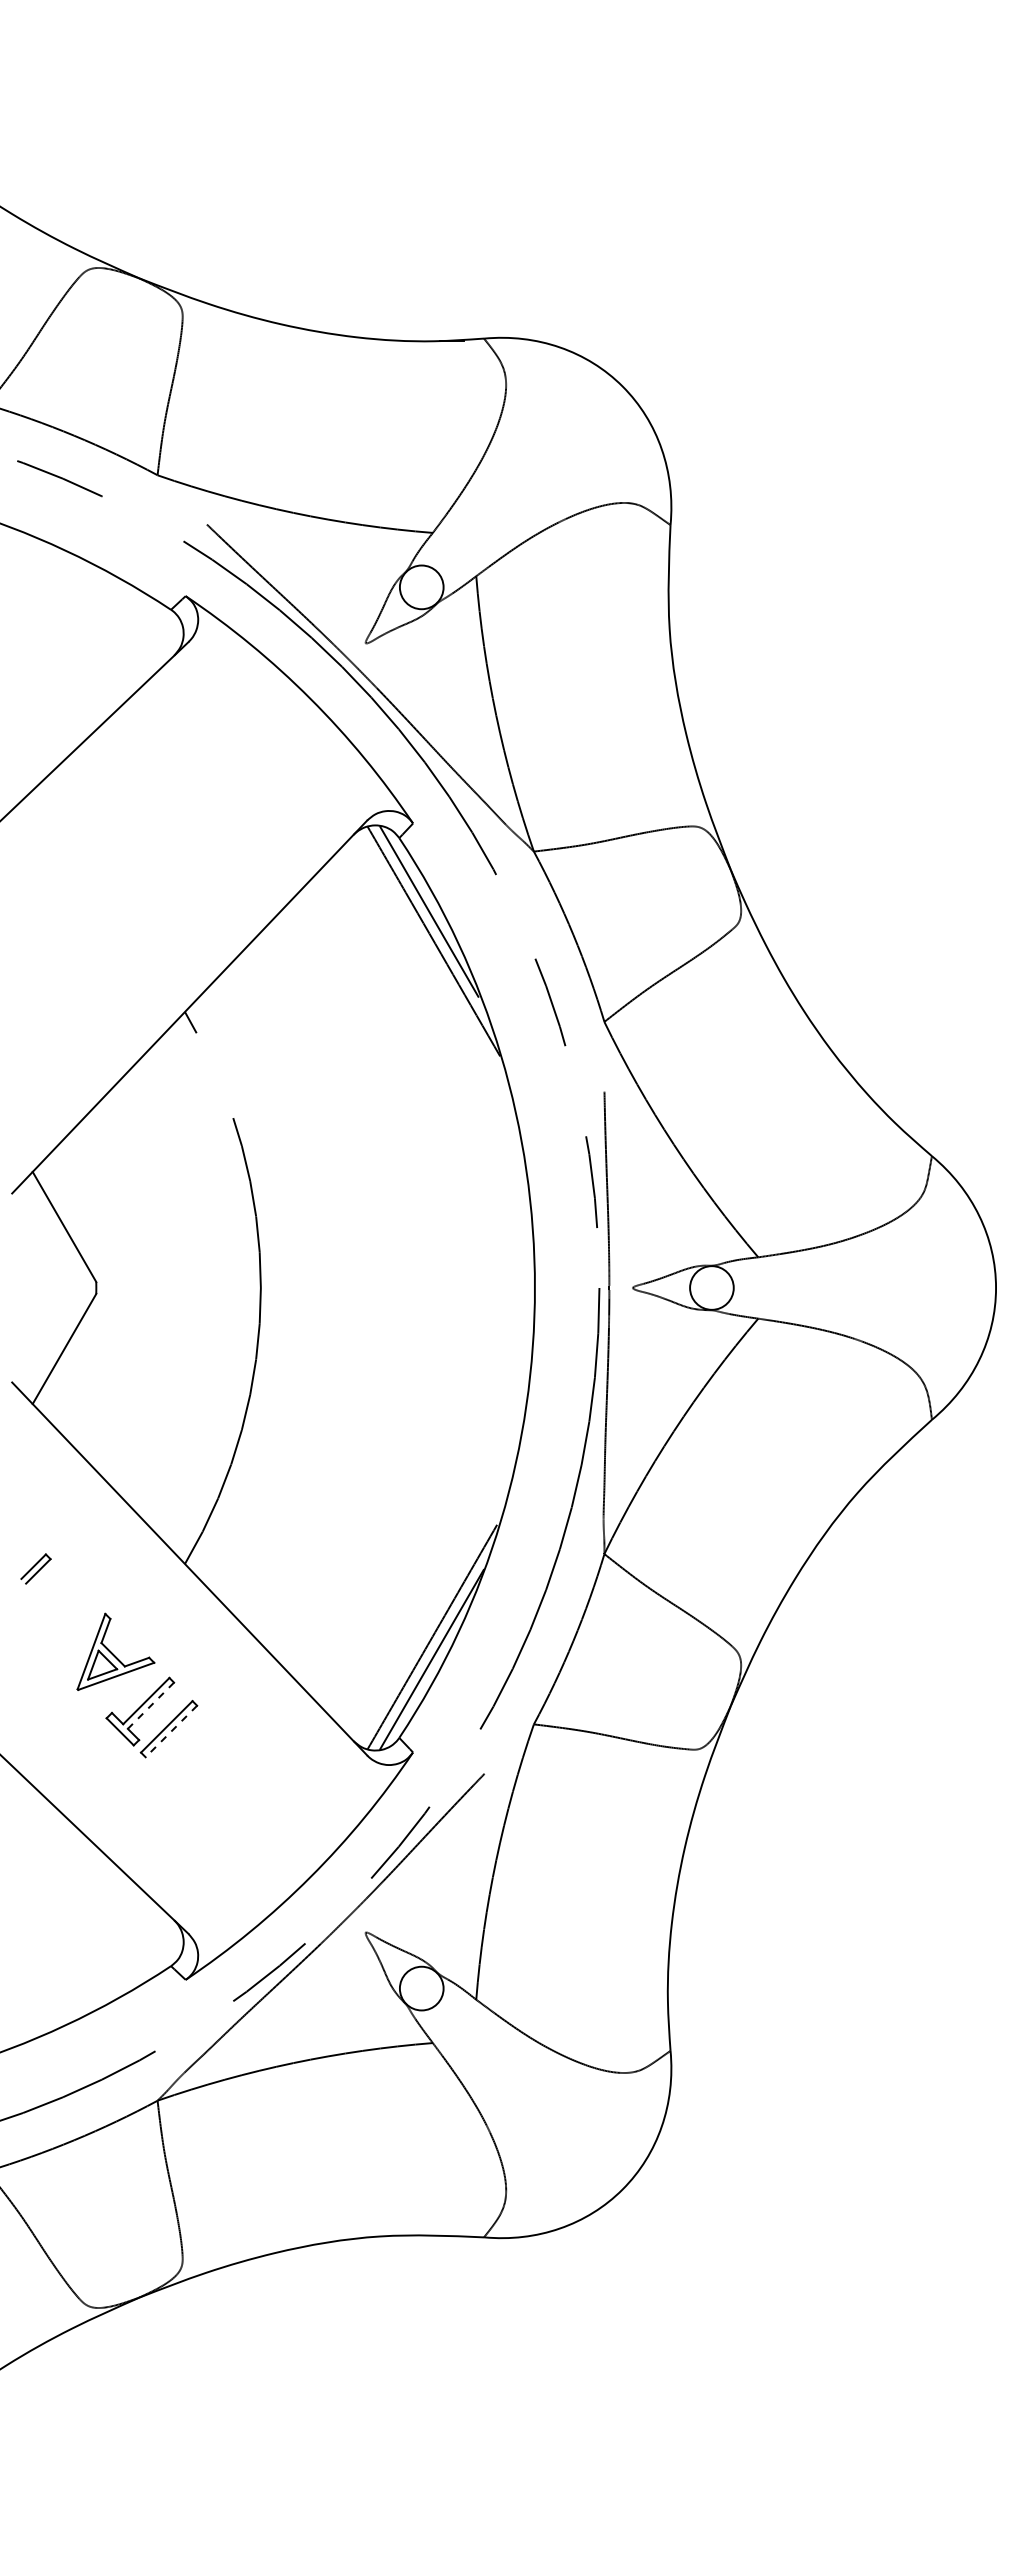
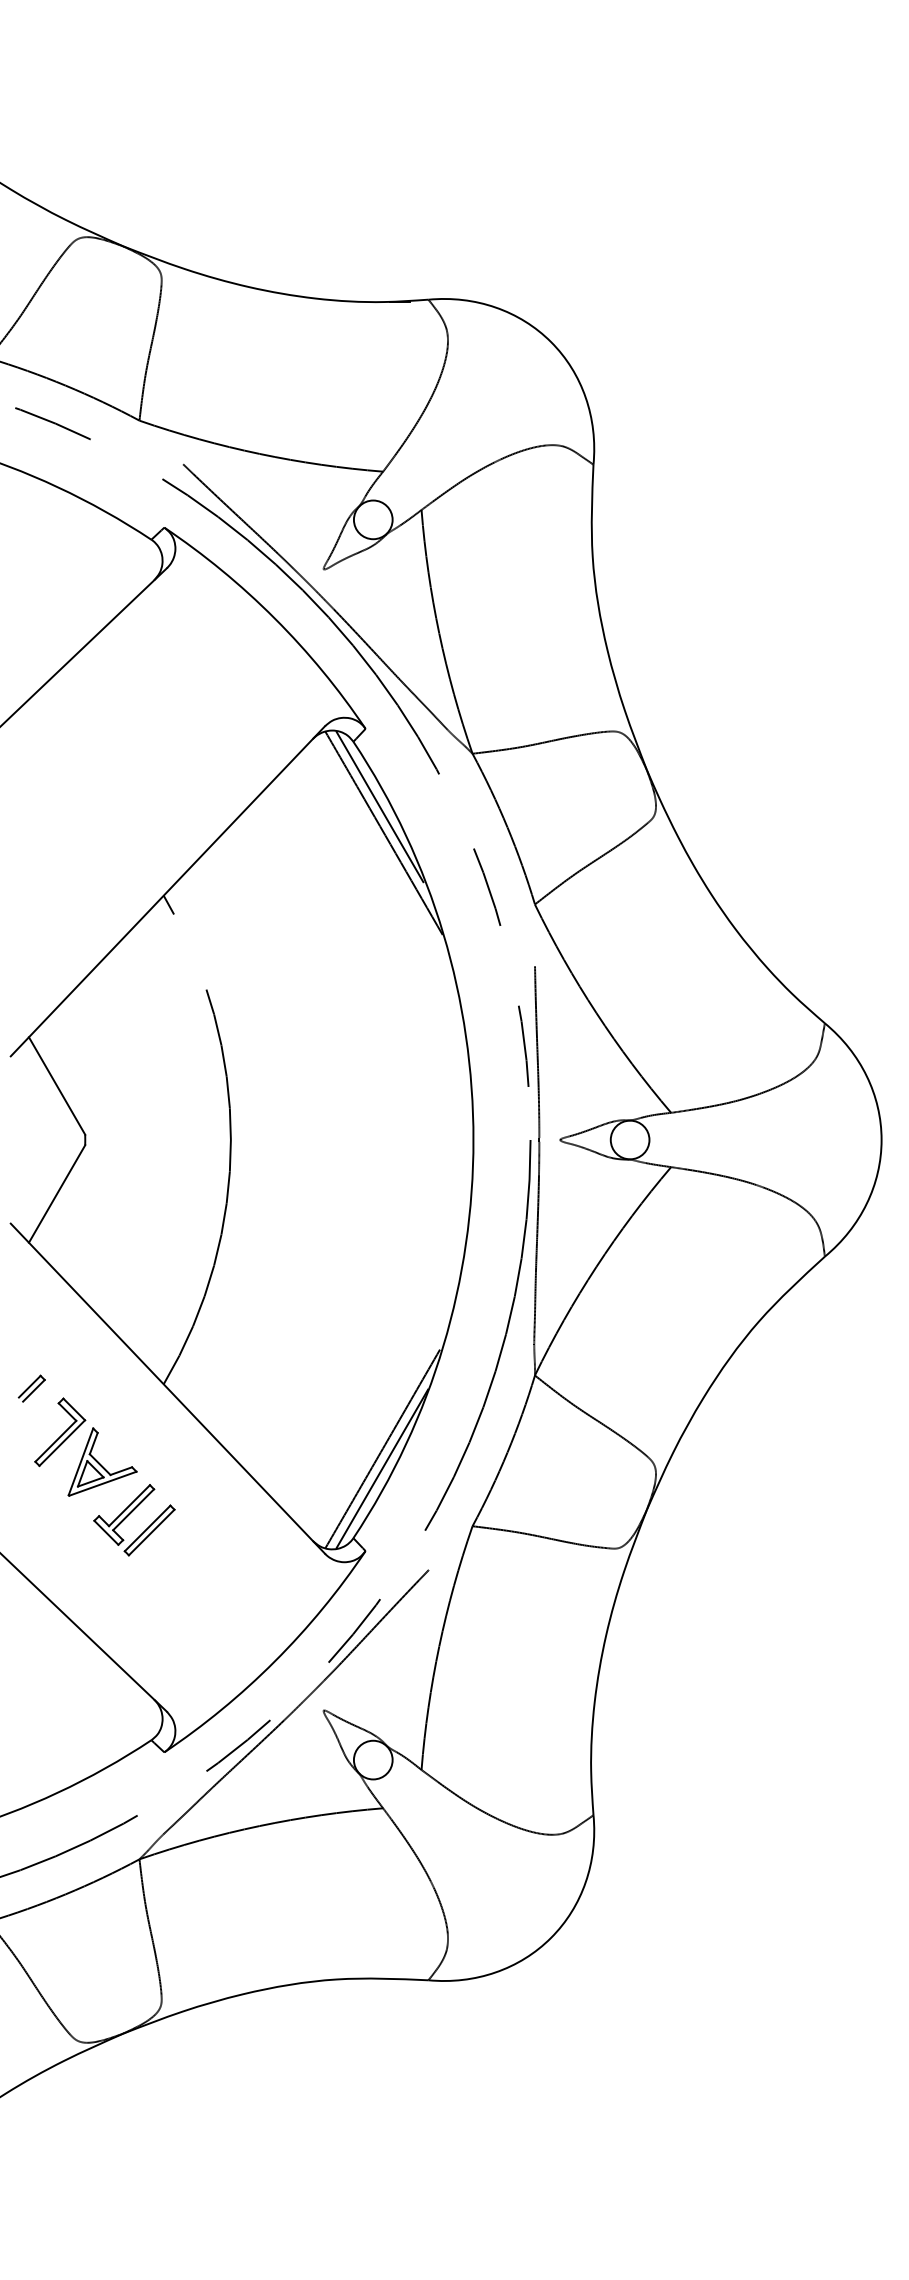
part: (67, 1618) -> (59, 1432), added
line: (150, 1705) -> (133, 1509), dashed -> solid
line: (171, 1731) -> (151, 1532), dashed -> solid

